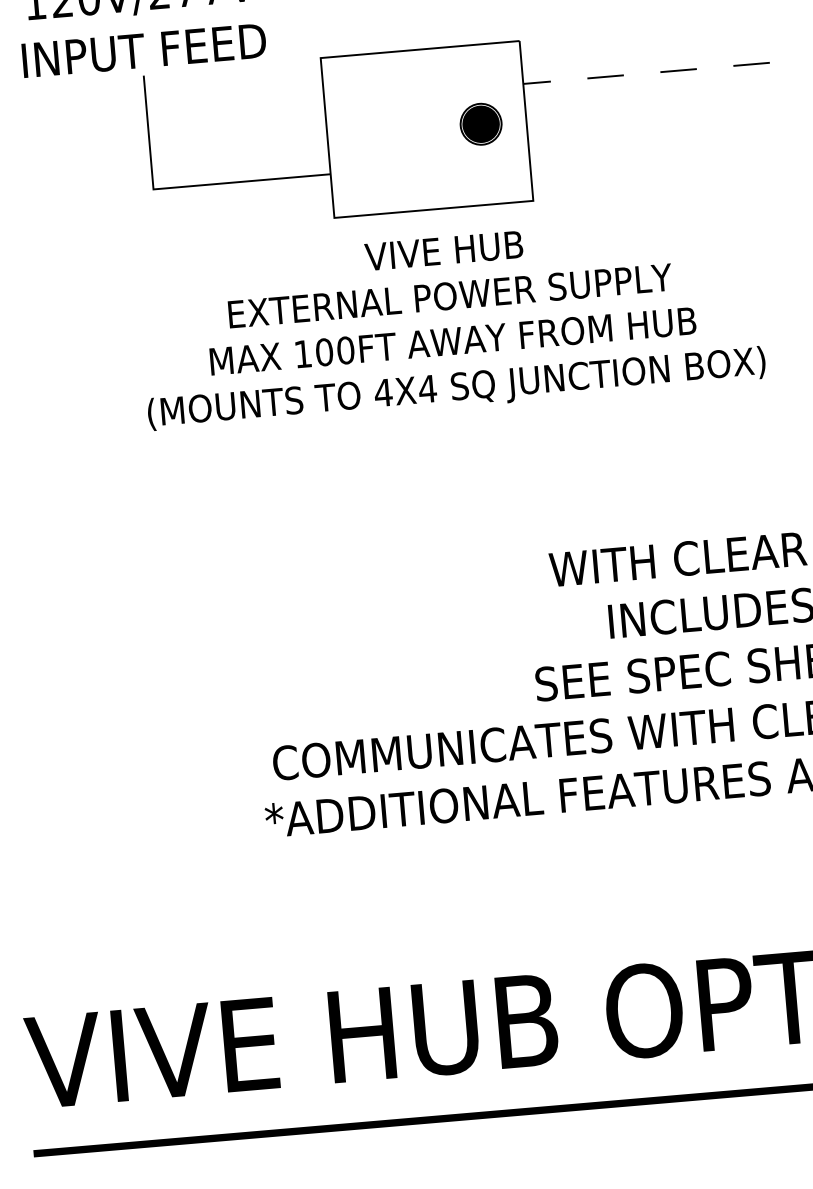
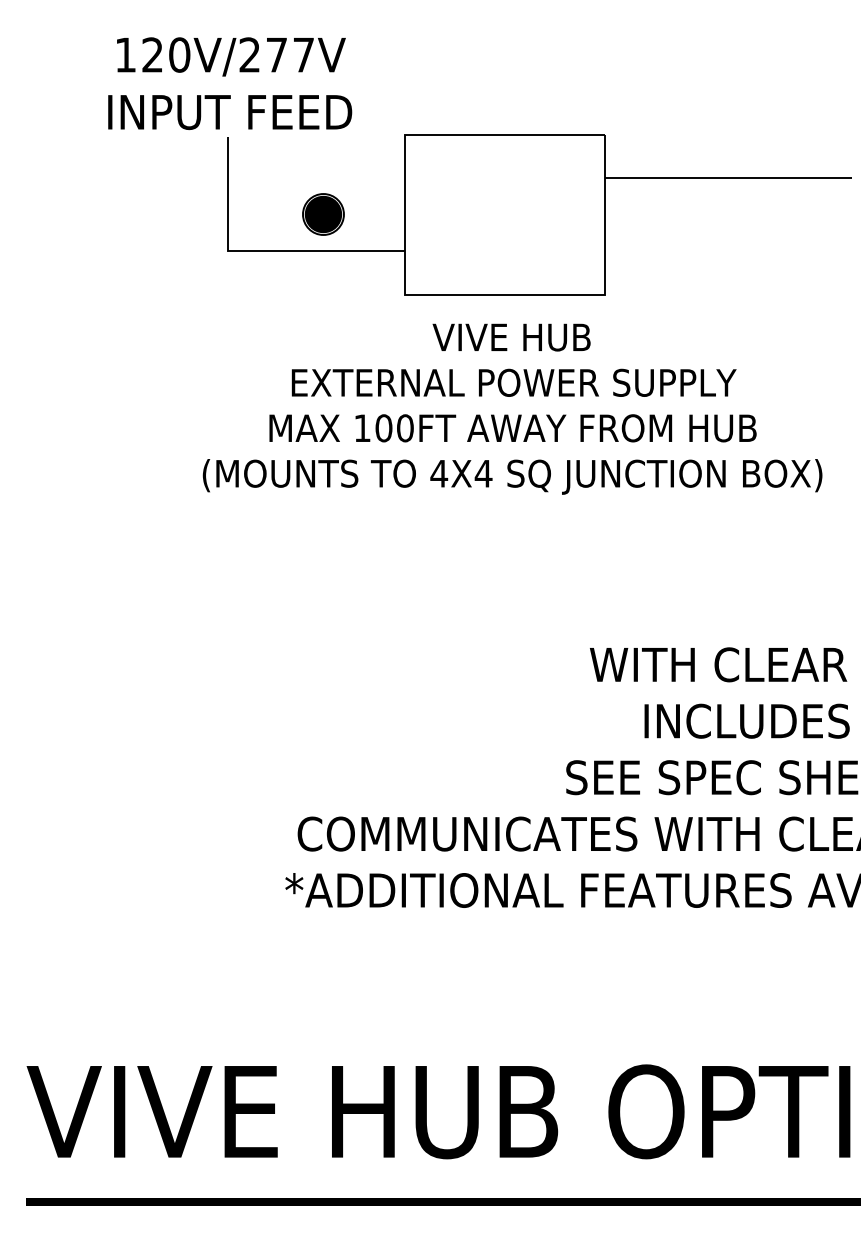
line: (646, 72) -> (728, 177), dashed -> solid
part: (481, 124) -> (323, 214), moved

